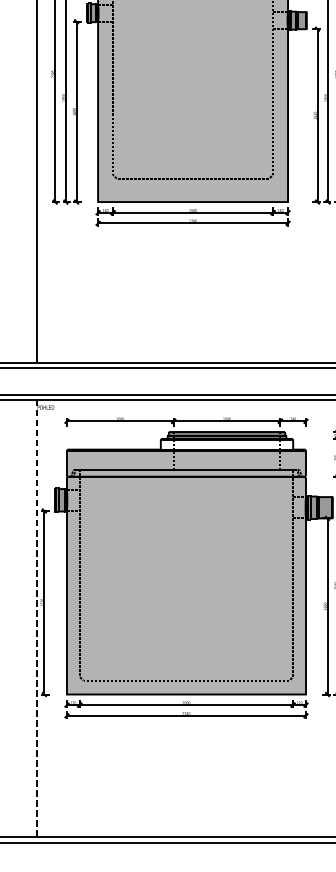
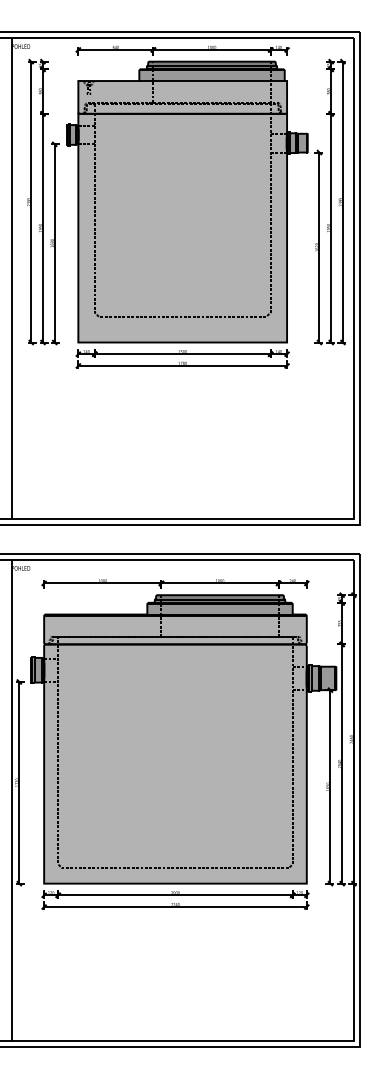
fill: (226, 444) -> (219, 608), added
line: (37, 618) -> (11, 800), dashed -> solid

